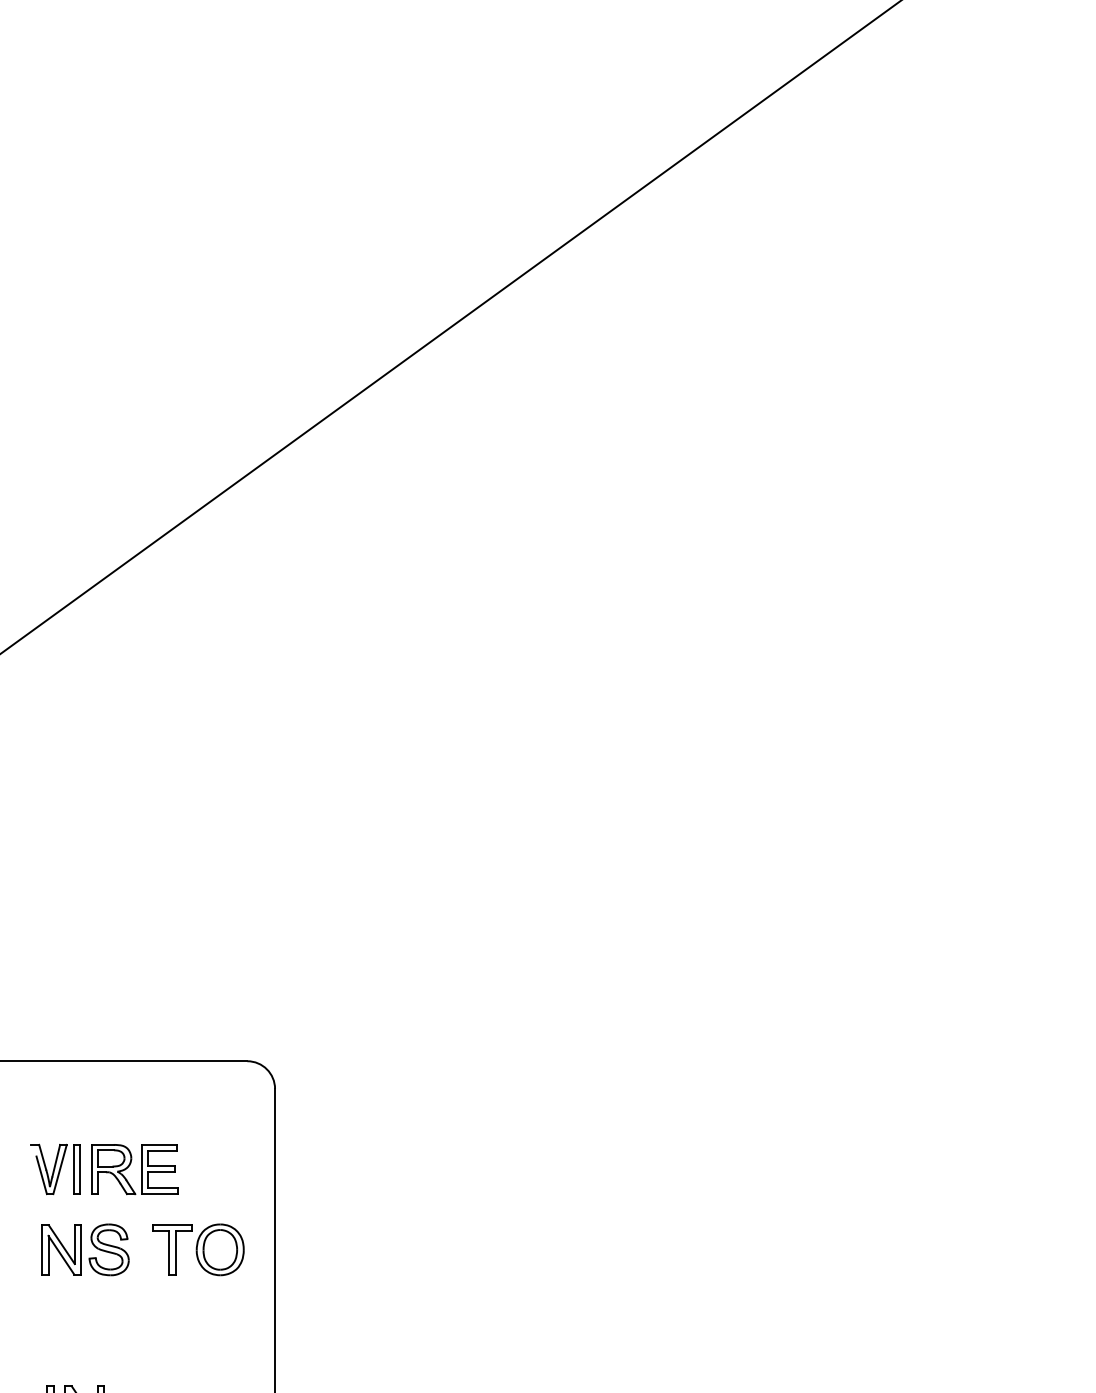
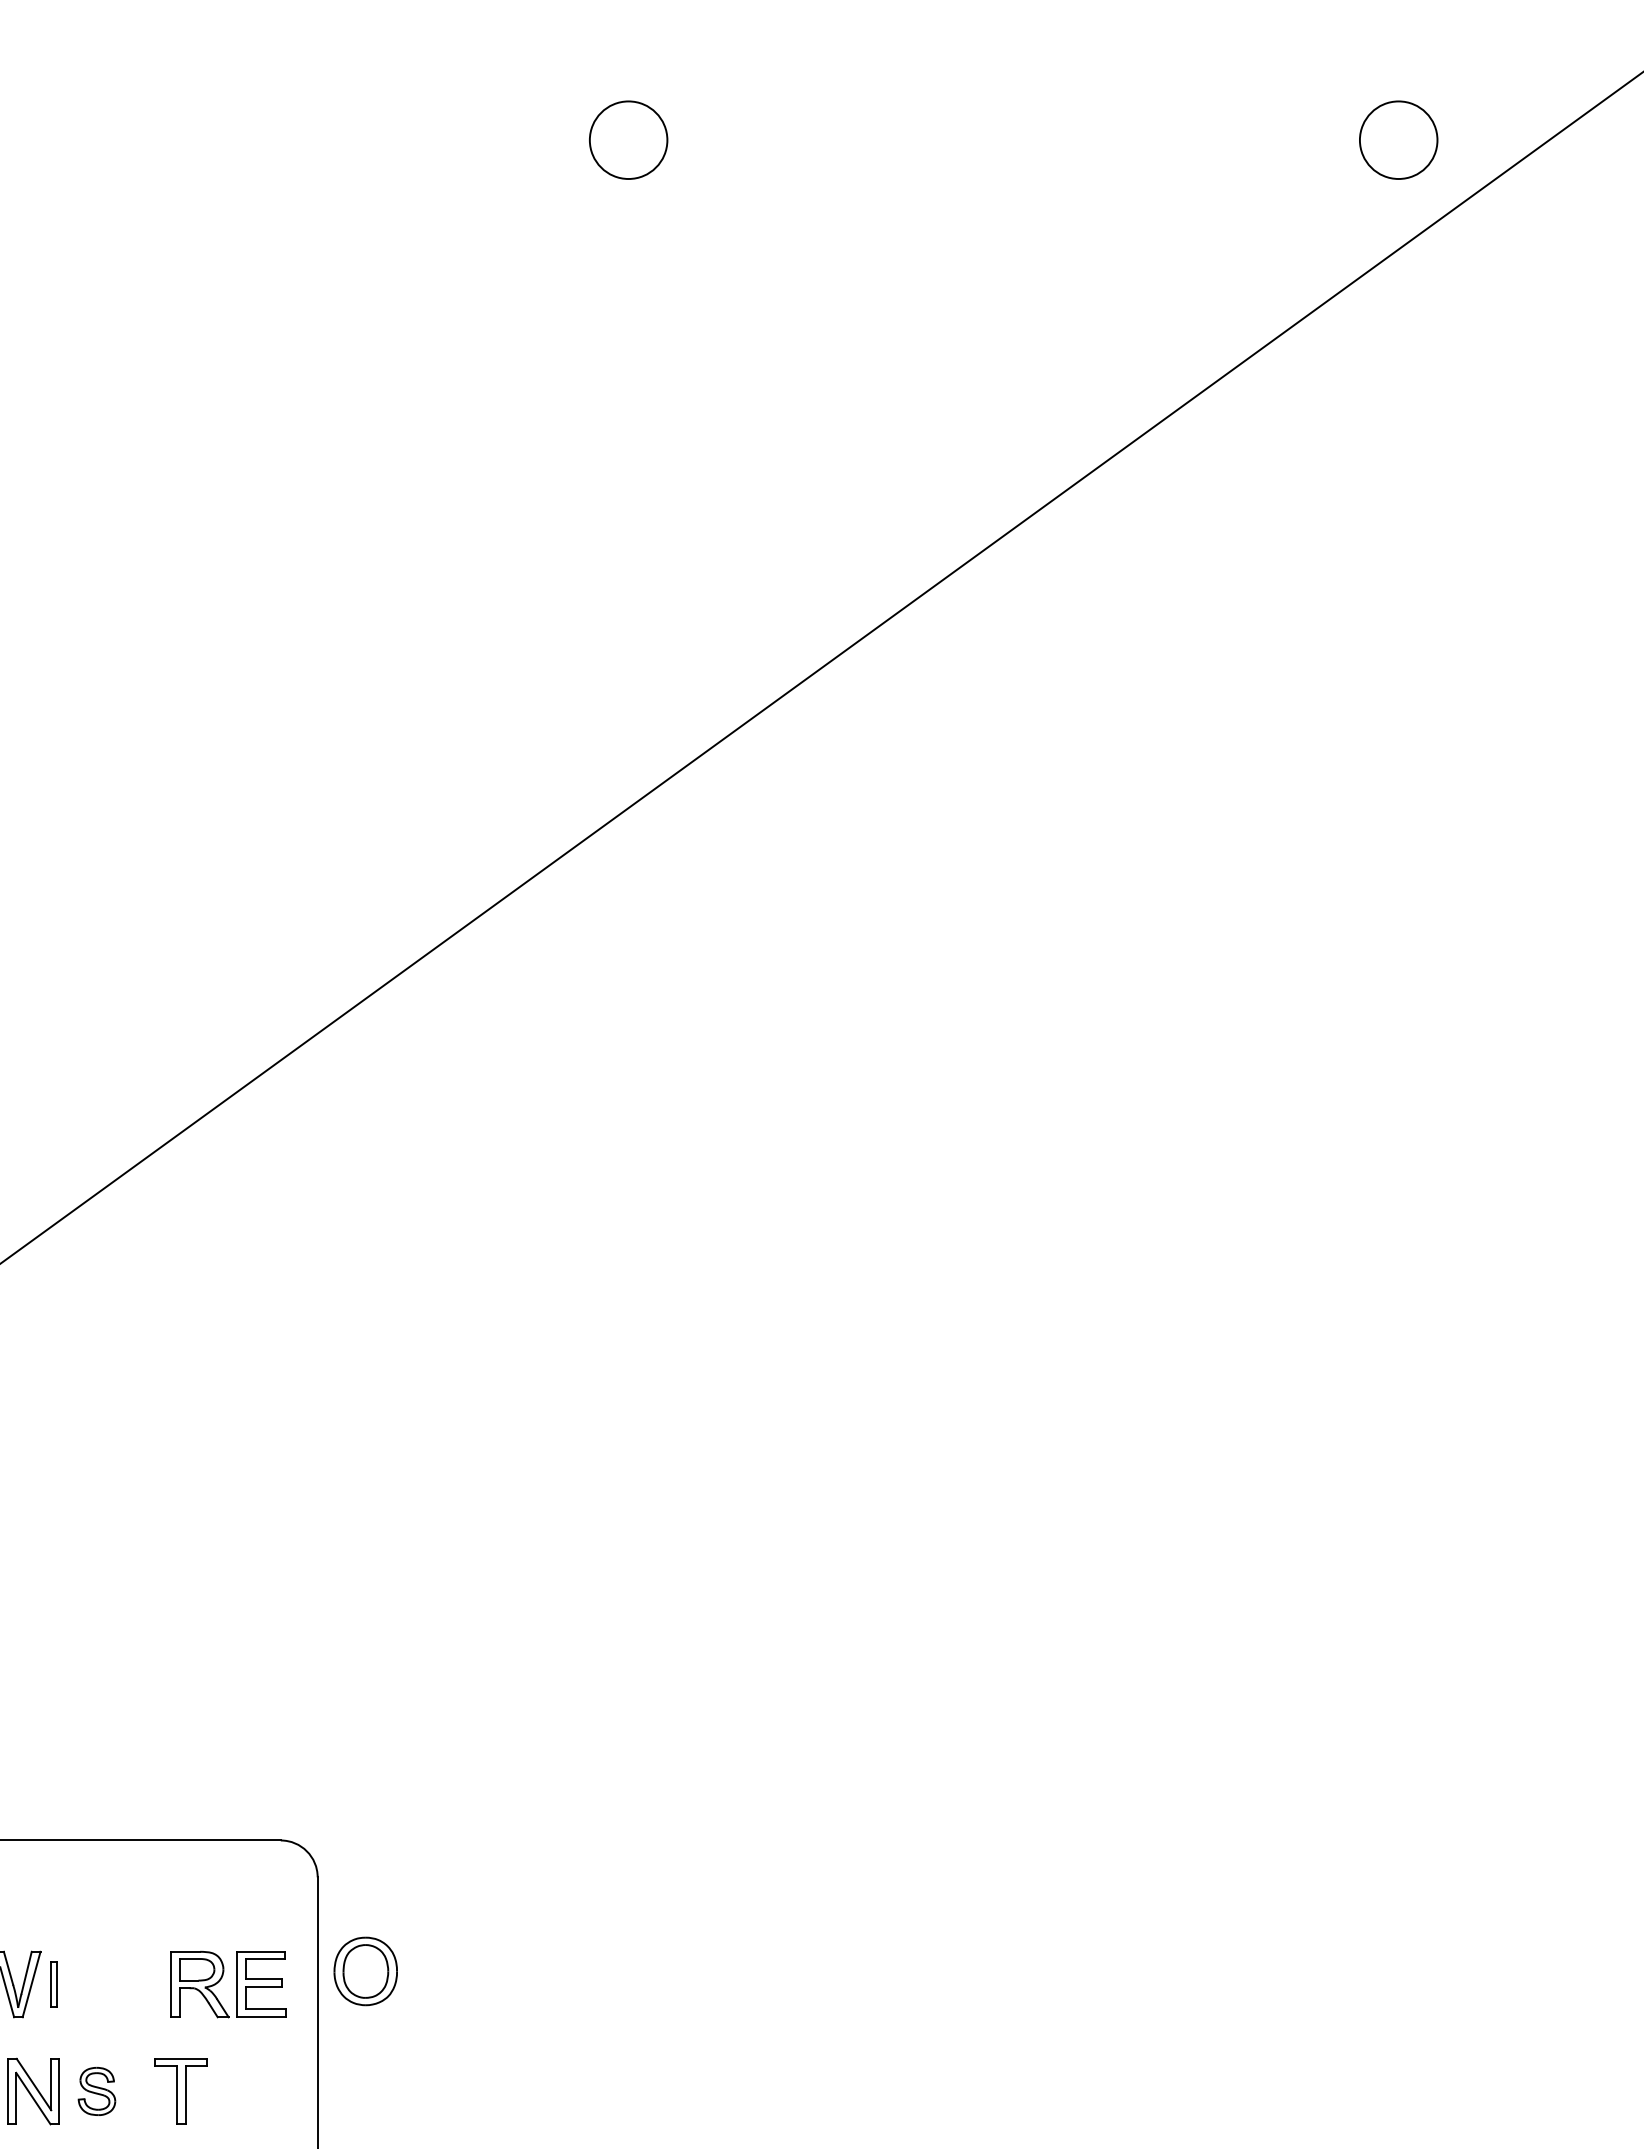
part: (77, 1169) -> (54, 1984), size x0.7
part: (141, 1169) -> (236, 1984), moved
part: (108, 1249) -> (96, 2091), size x0.7
part: (220, 1249) -> (365, 1971), moved

